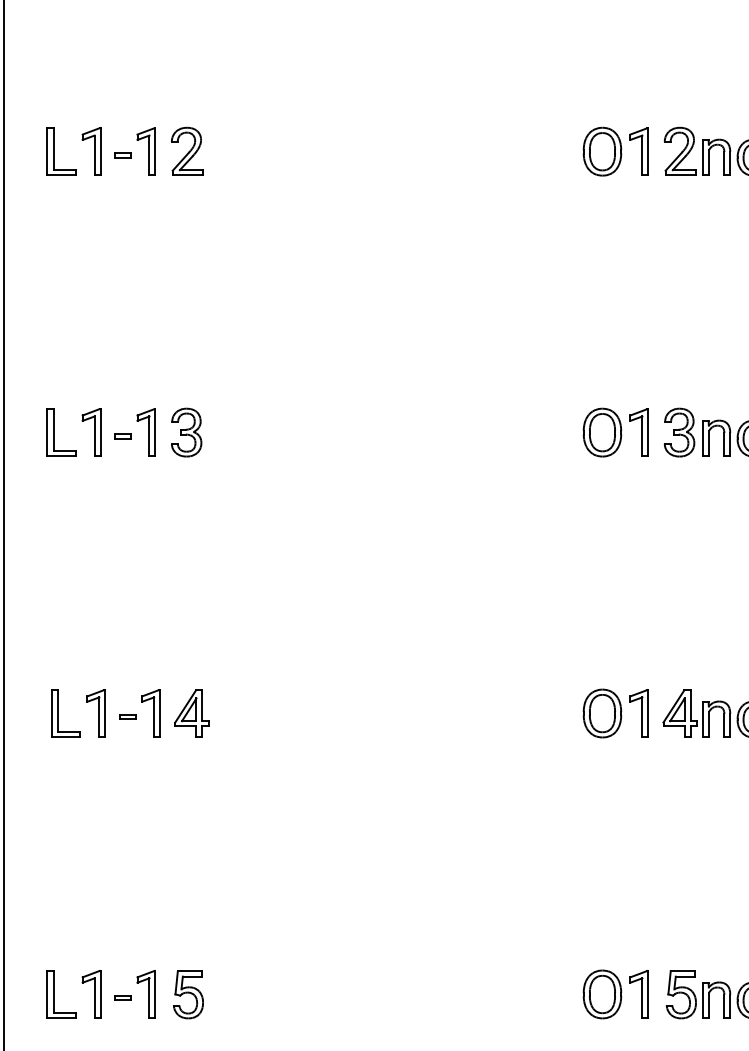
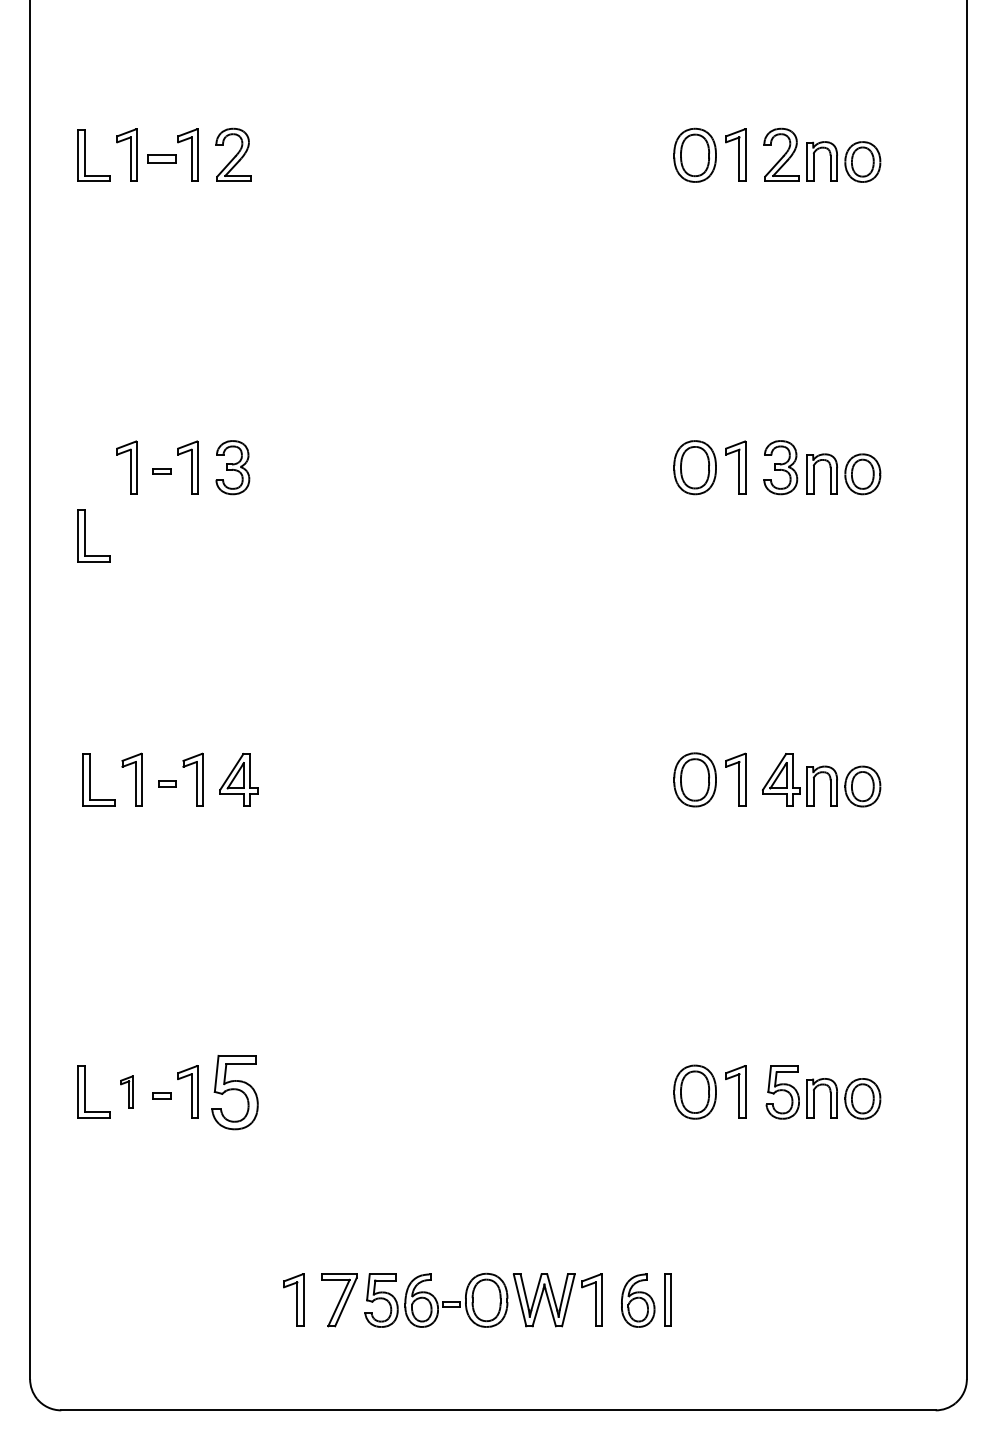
part: (122, 155) -> (161, 159), size x1.6
part: (54, 432) -> (85, 535), moved
part: (90, 993) -> (126, 1091), size x0.6
part: (188, 994) -> (234, 1092), size x1.4

